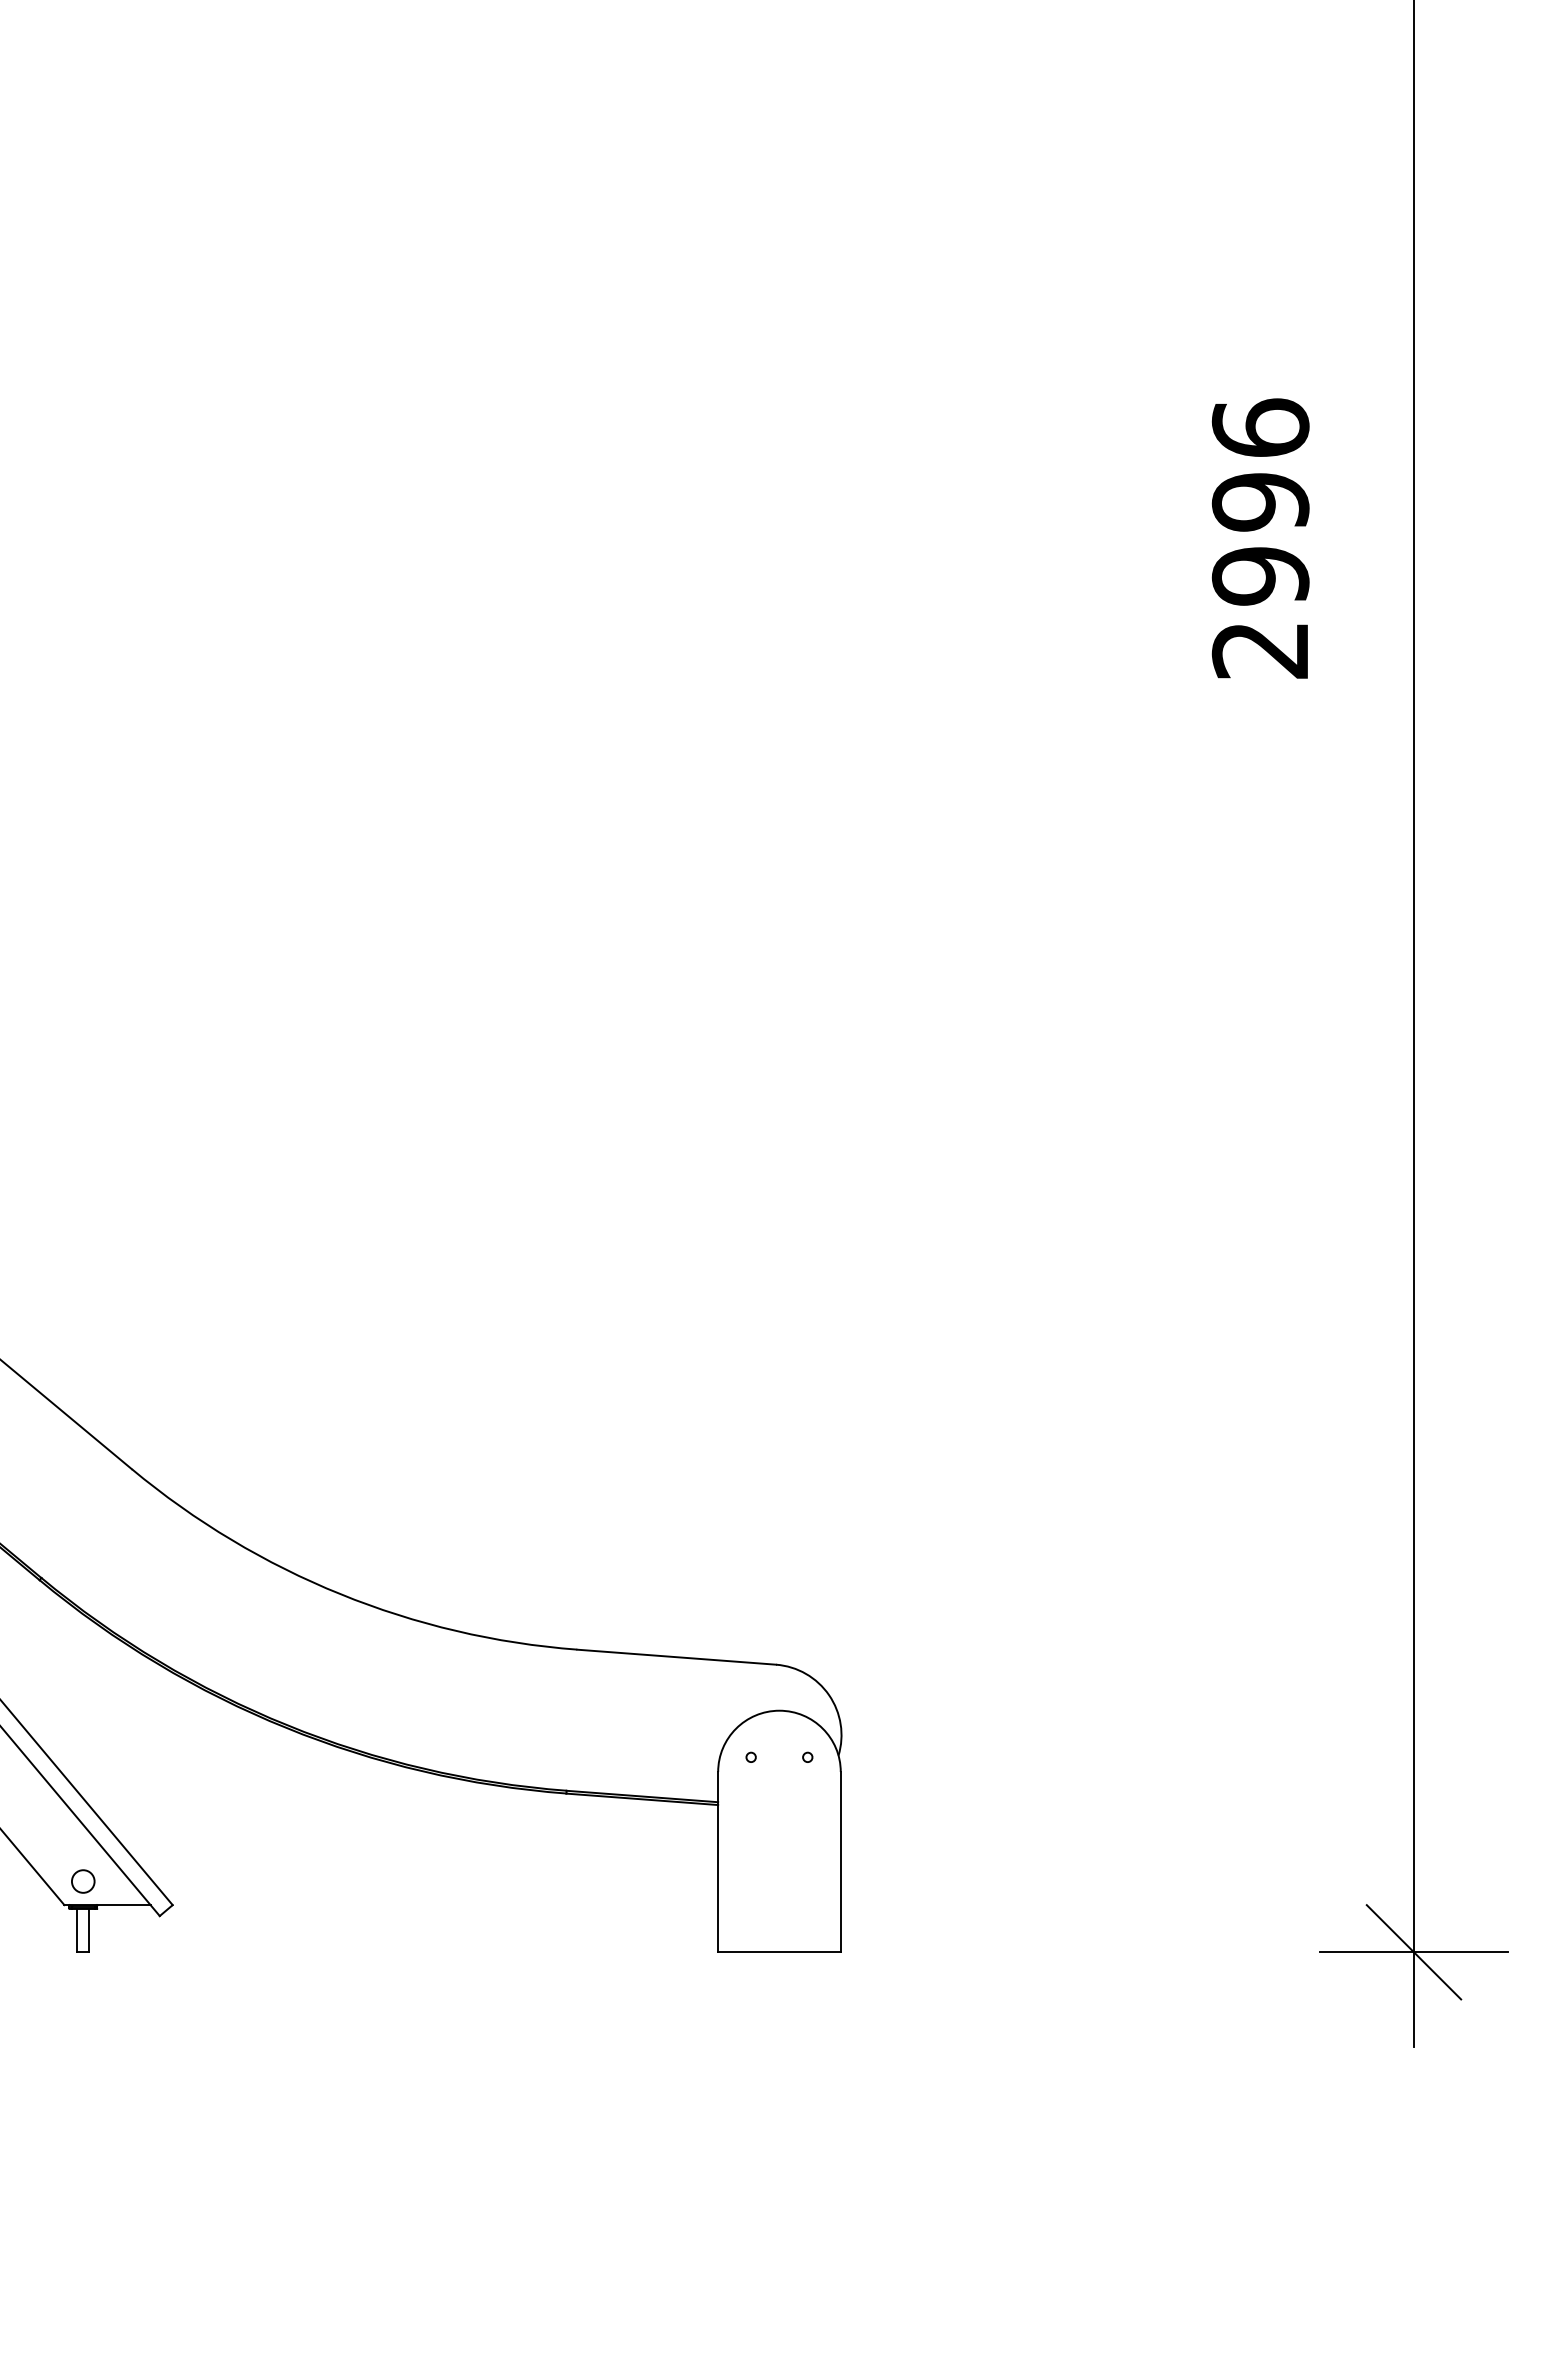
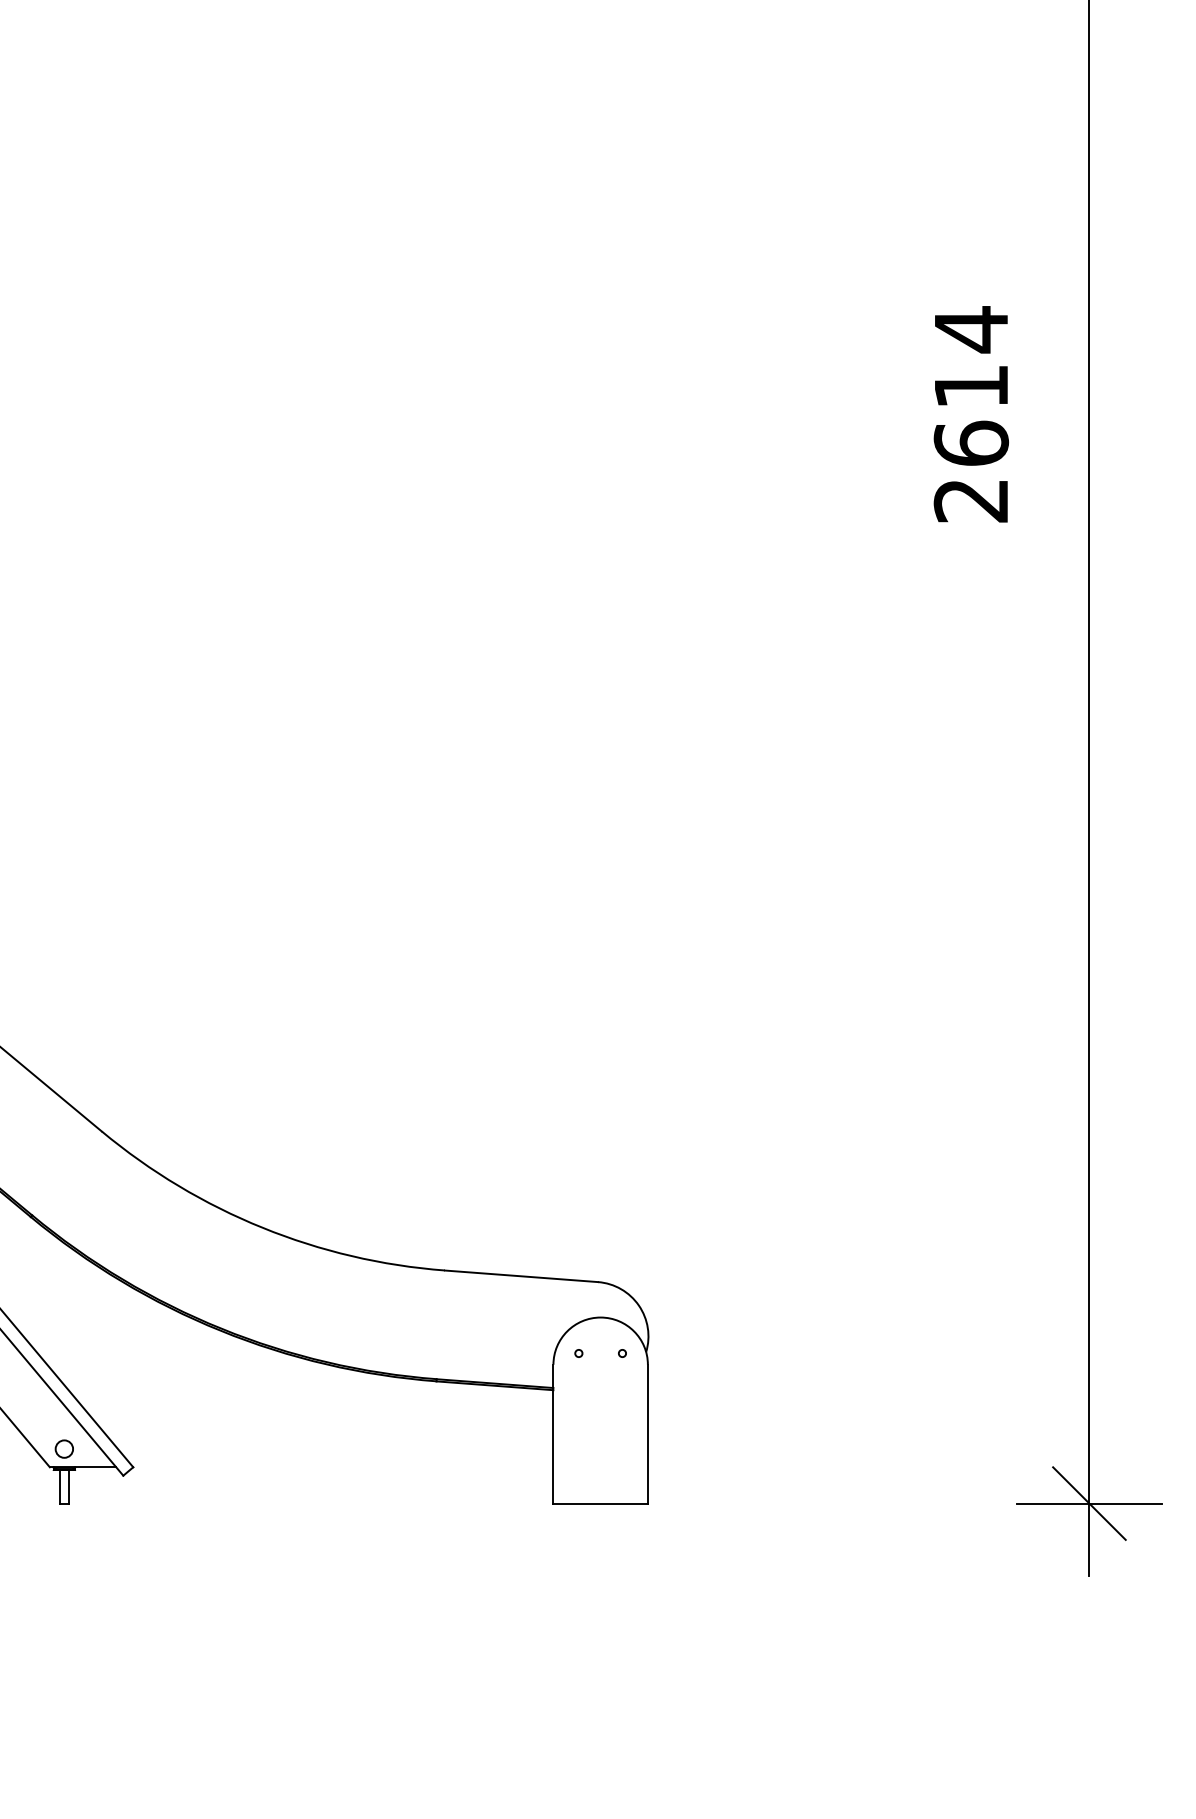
text: (1260, 501) -> (971, 386), 2996 -> 2614

